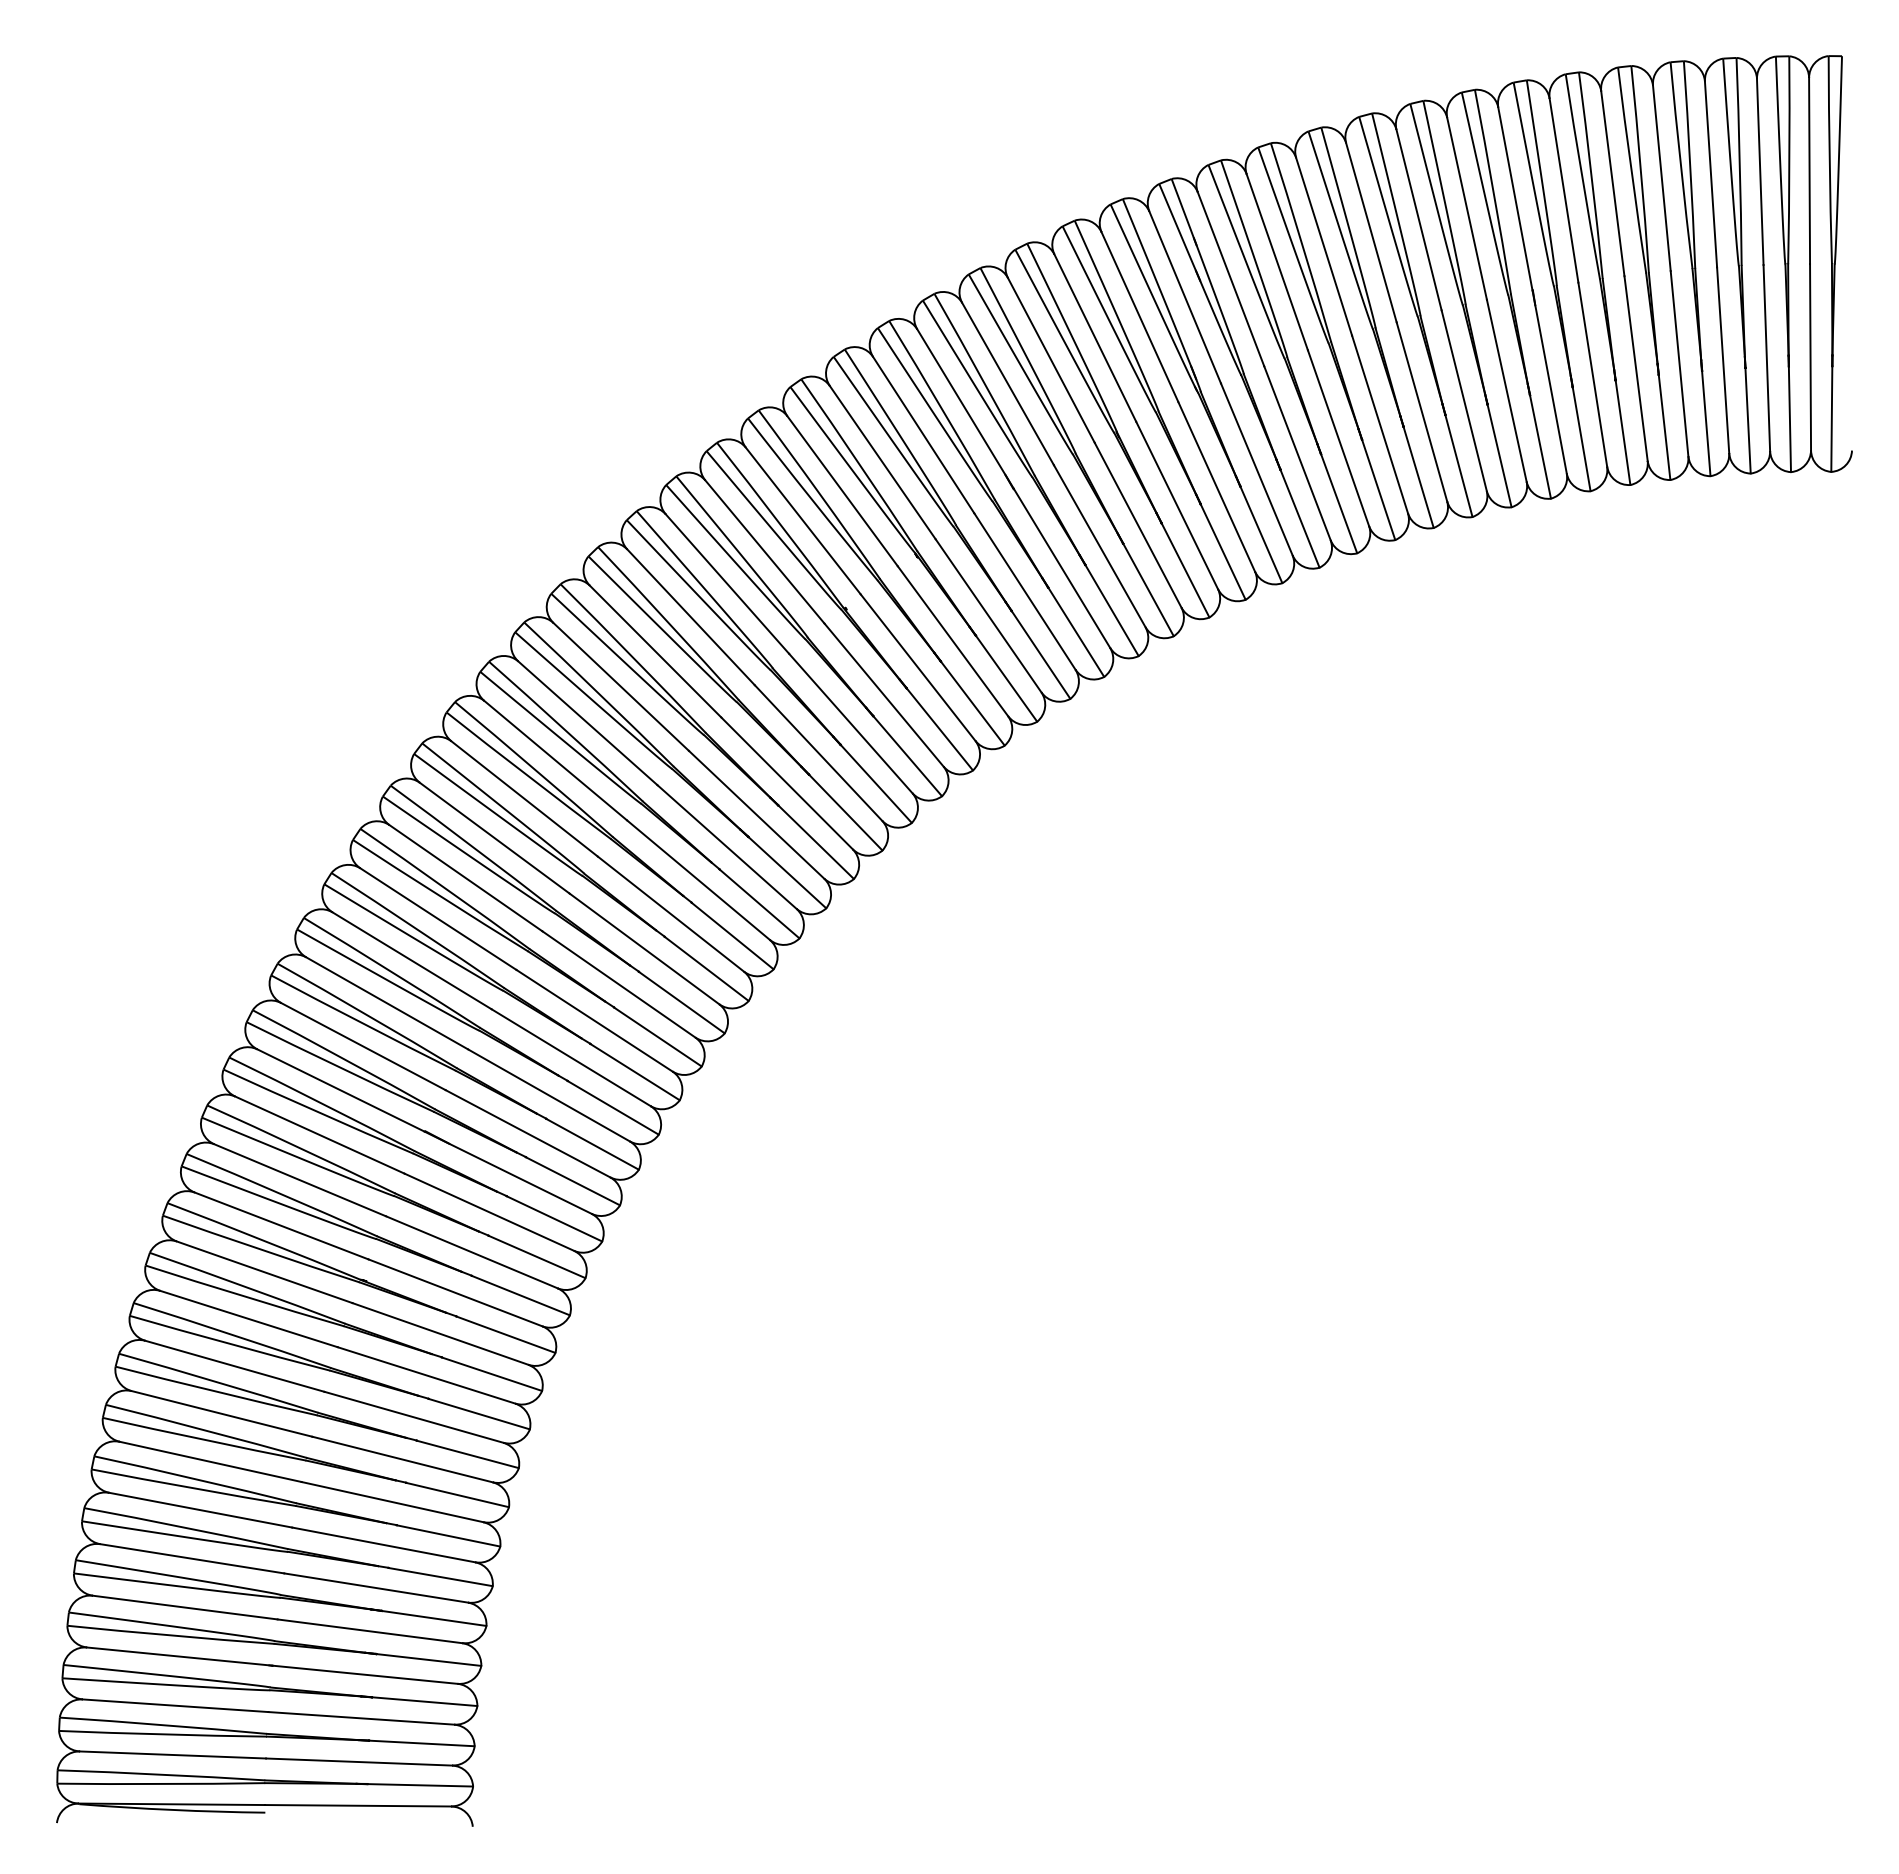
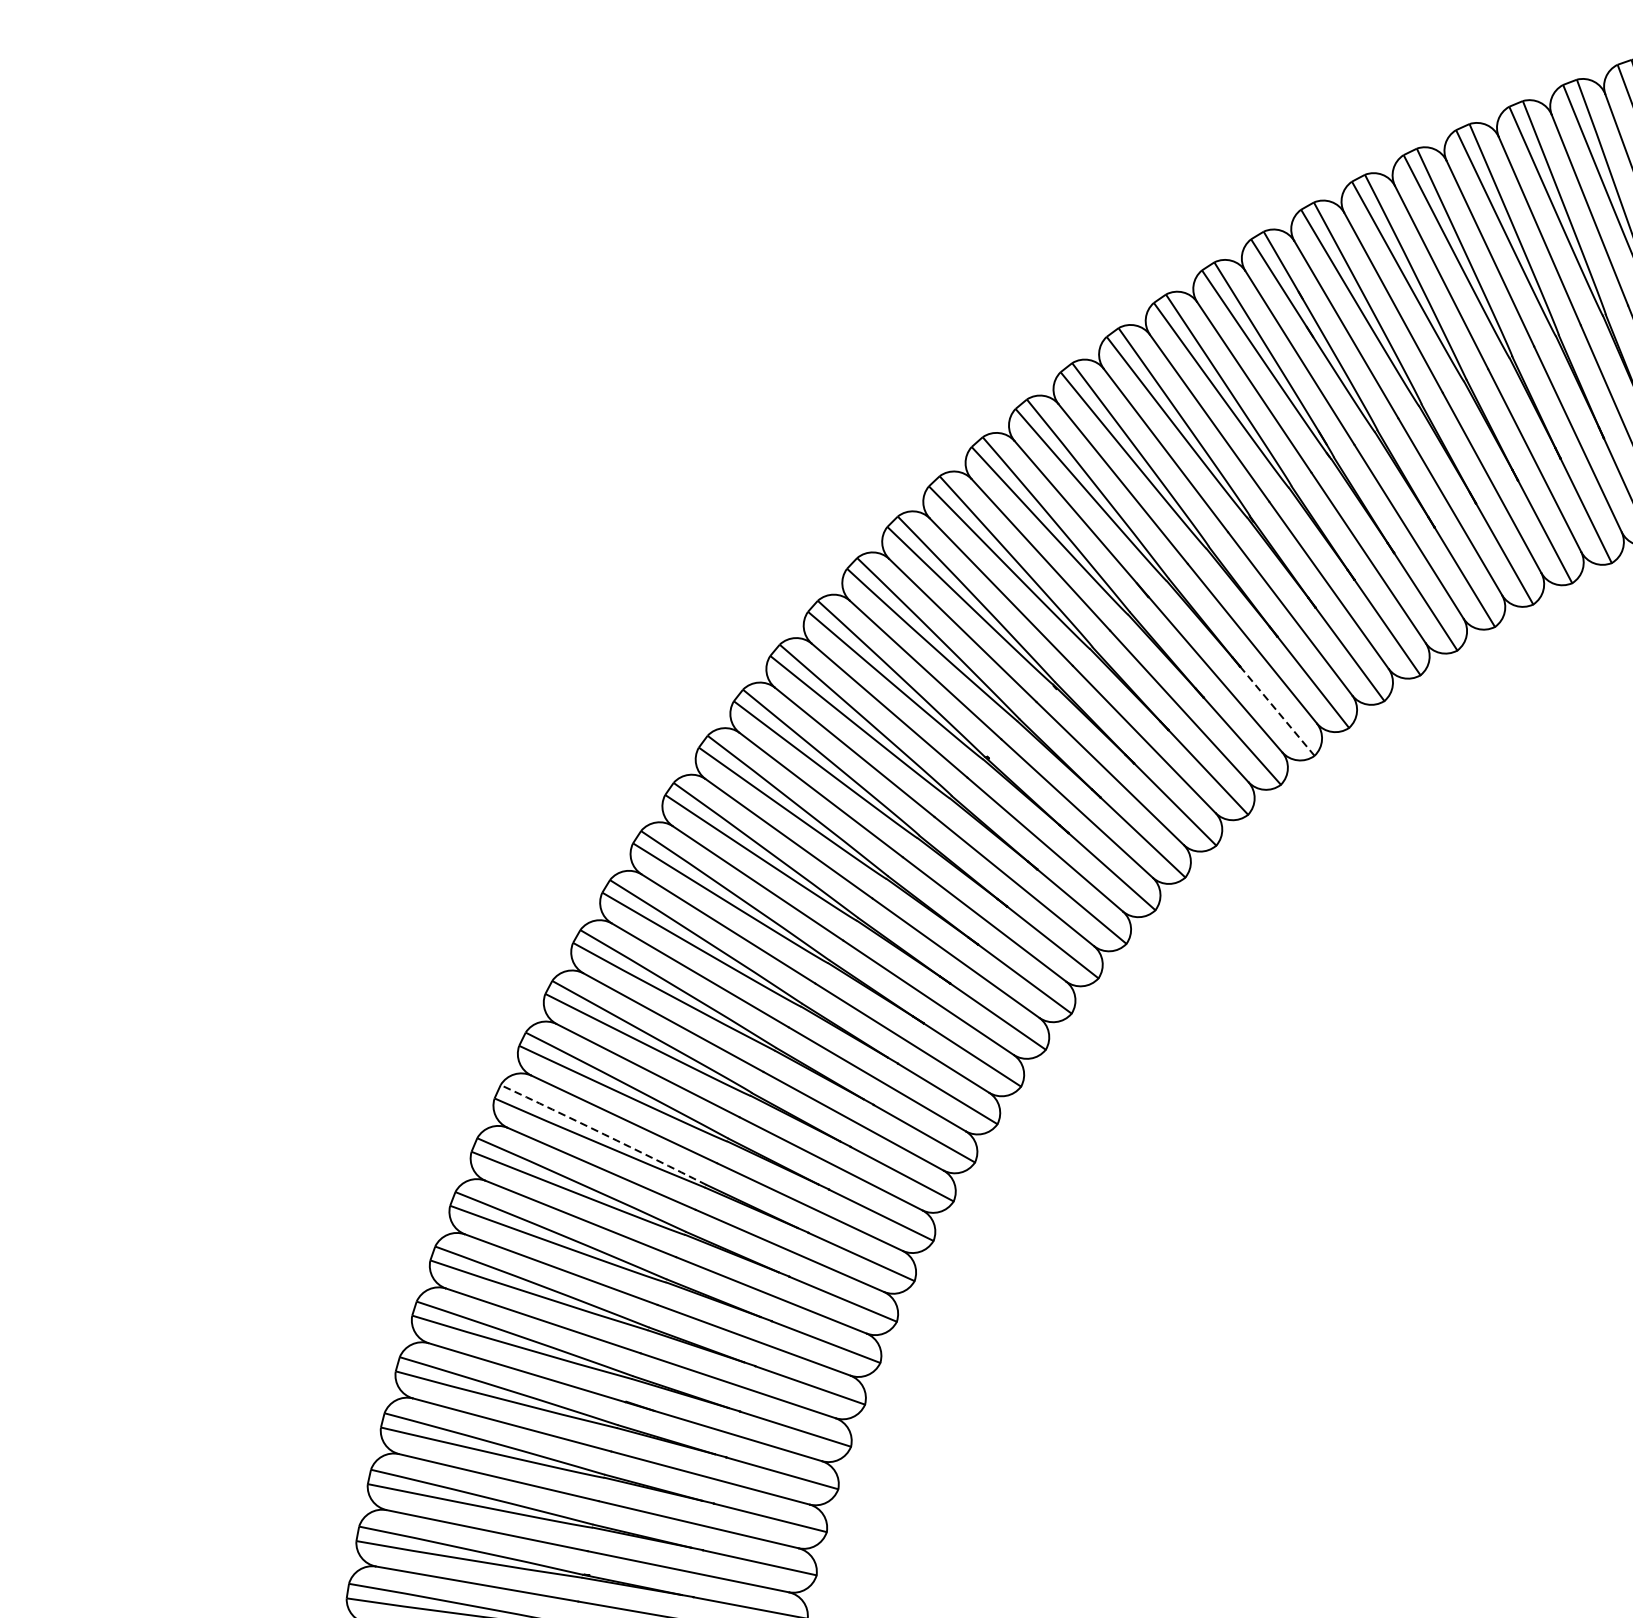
line: (1111, 610) -> (1276, 711), solid -> dashed
arc: (445, 888) -> (603, 1134), solid -> dashed

